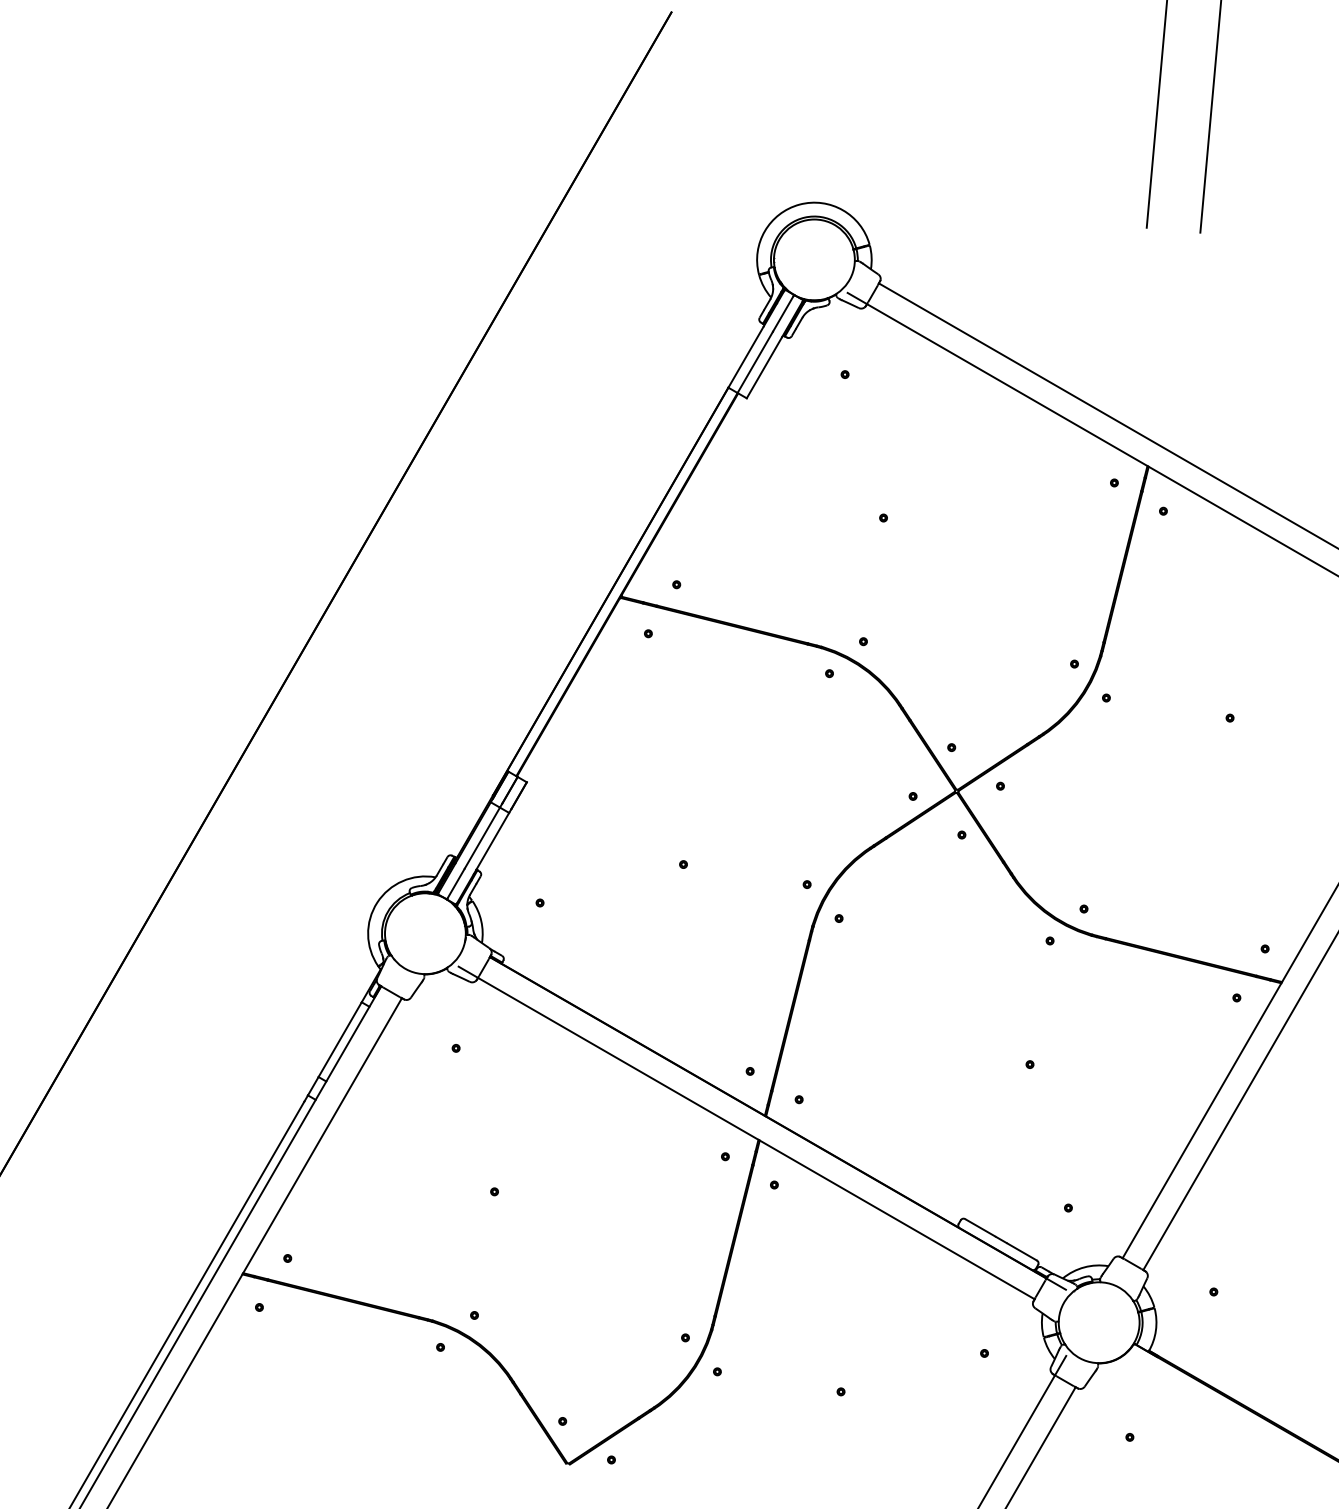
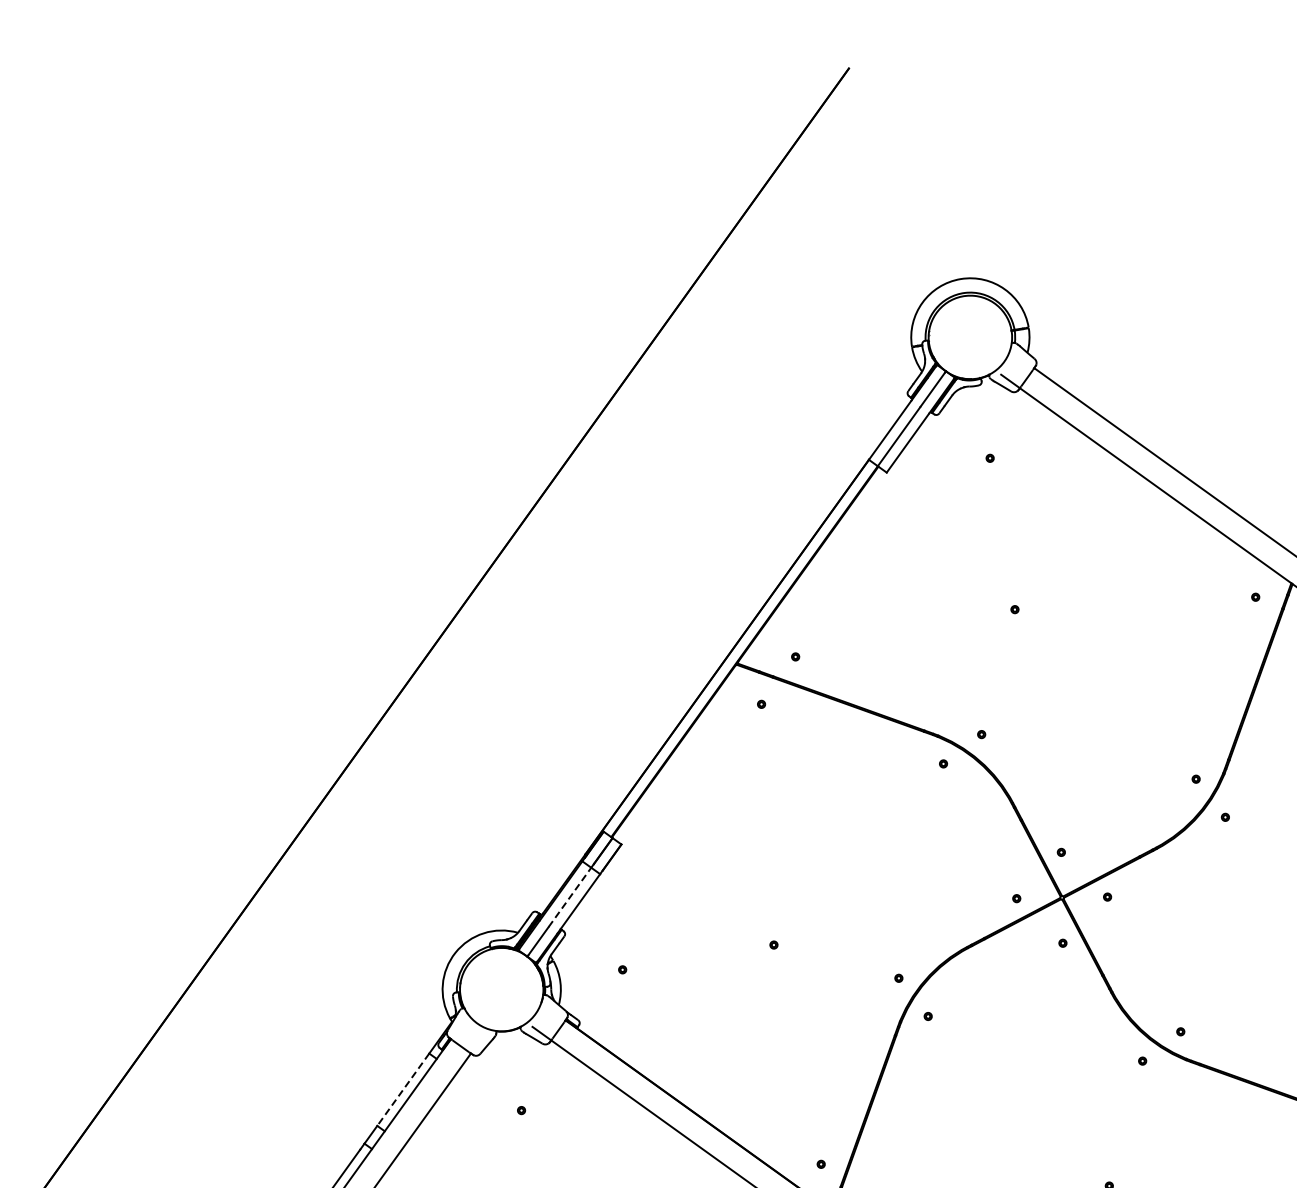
line: (482, 837) -> (570, 896), solid -> dashed
line: (339, 1040) -> (402, 1090), solid -> dashed

